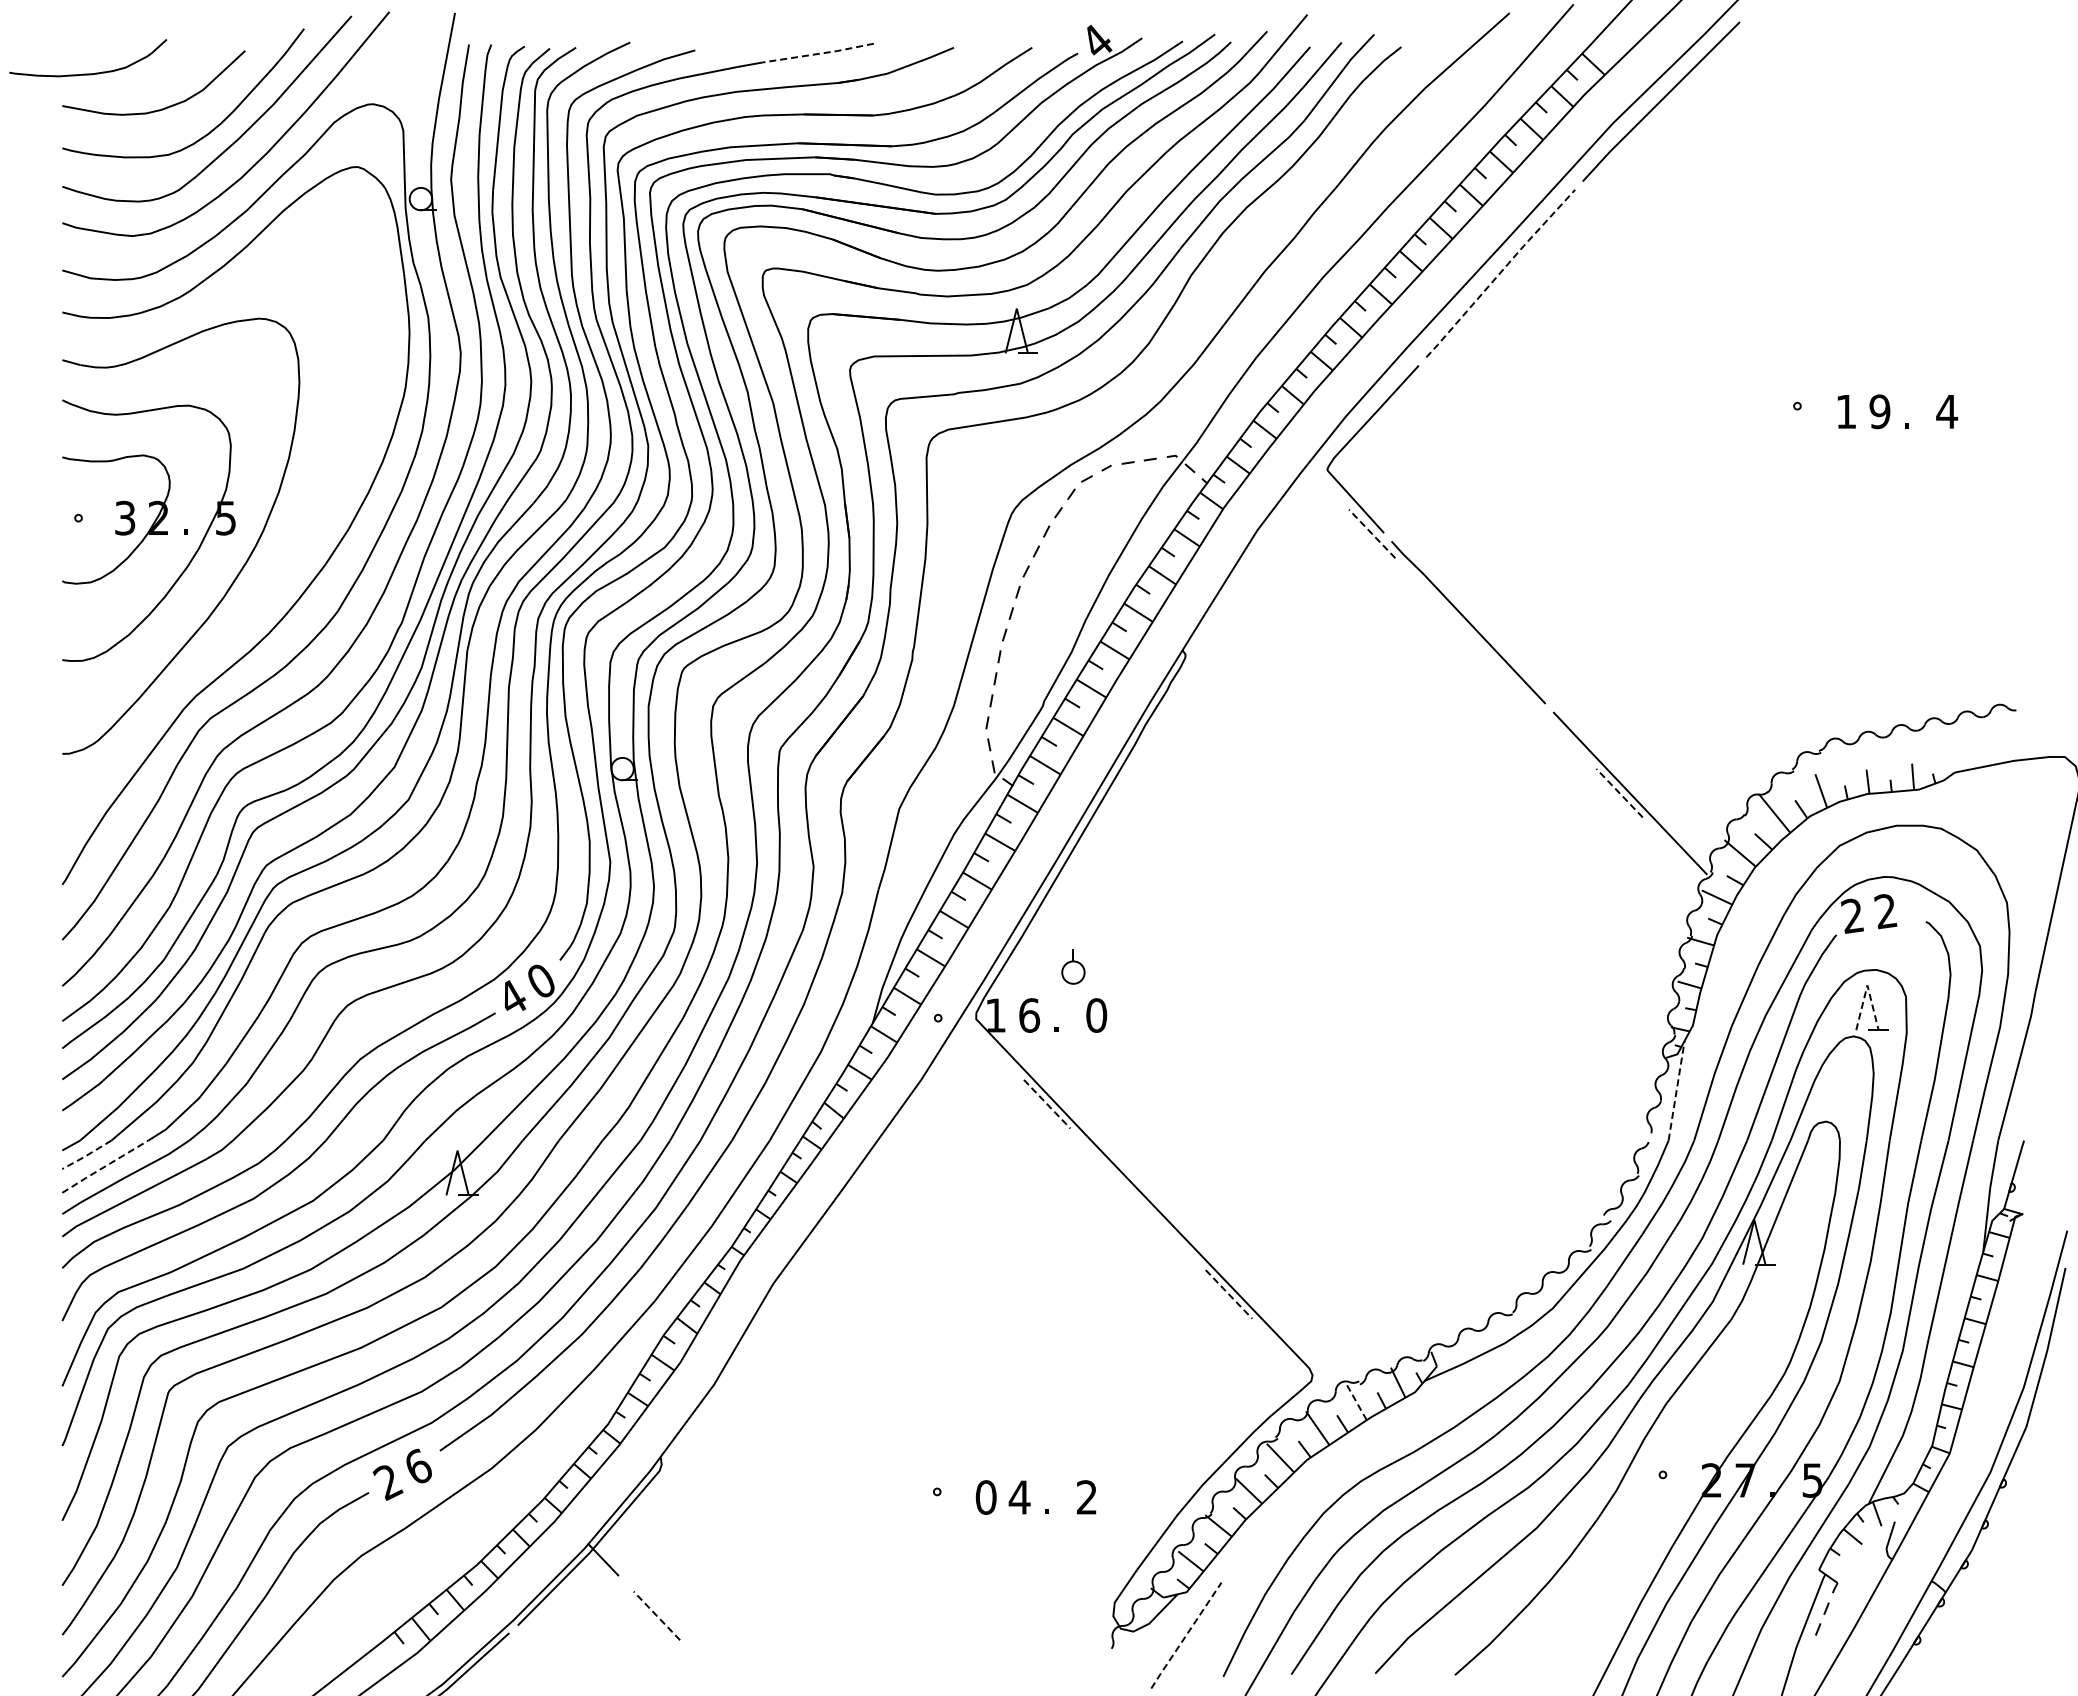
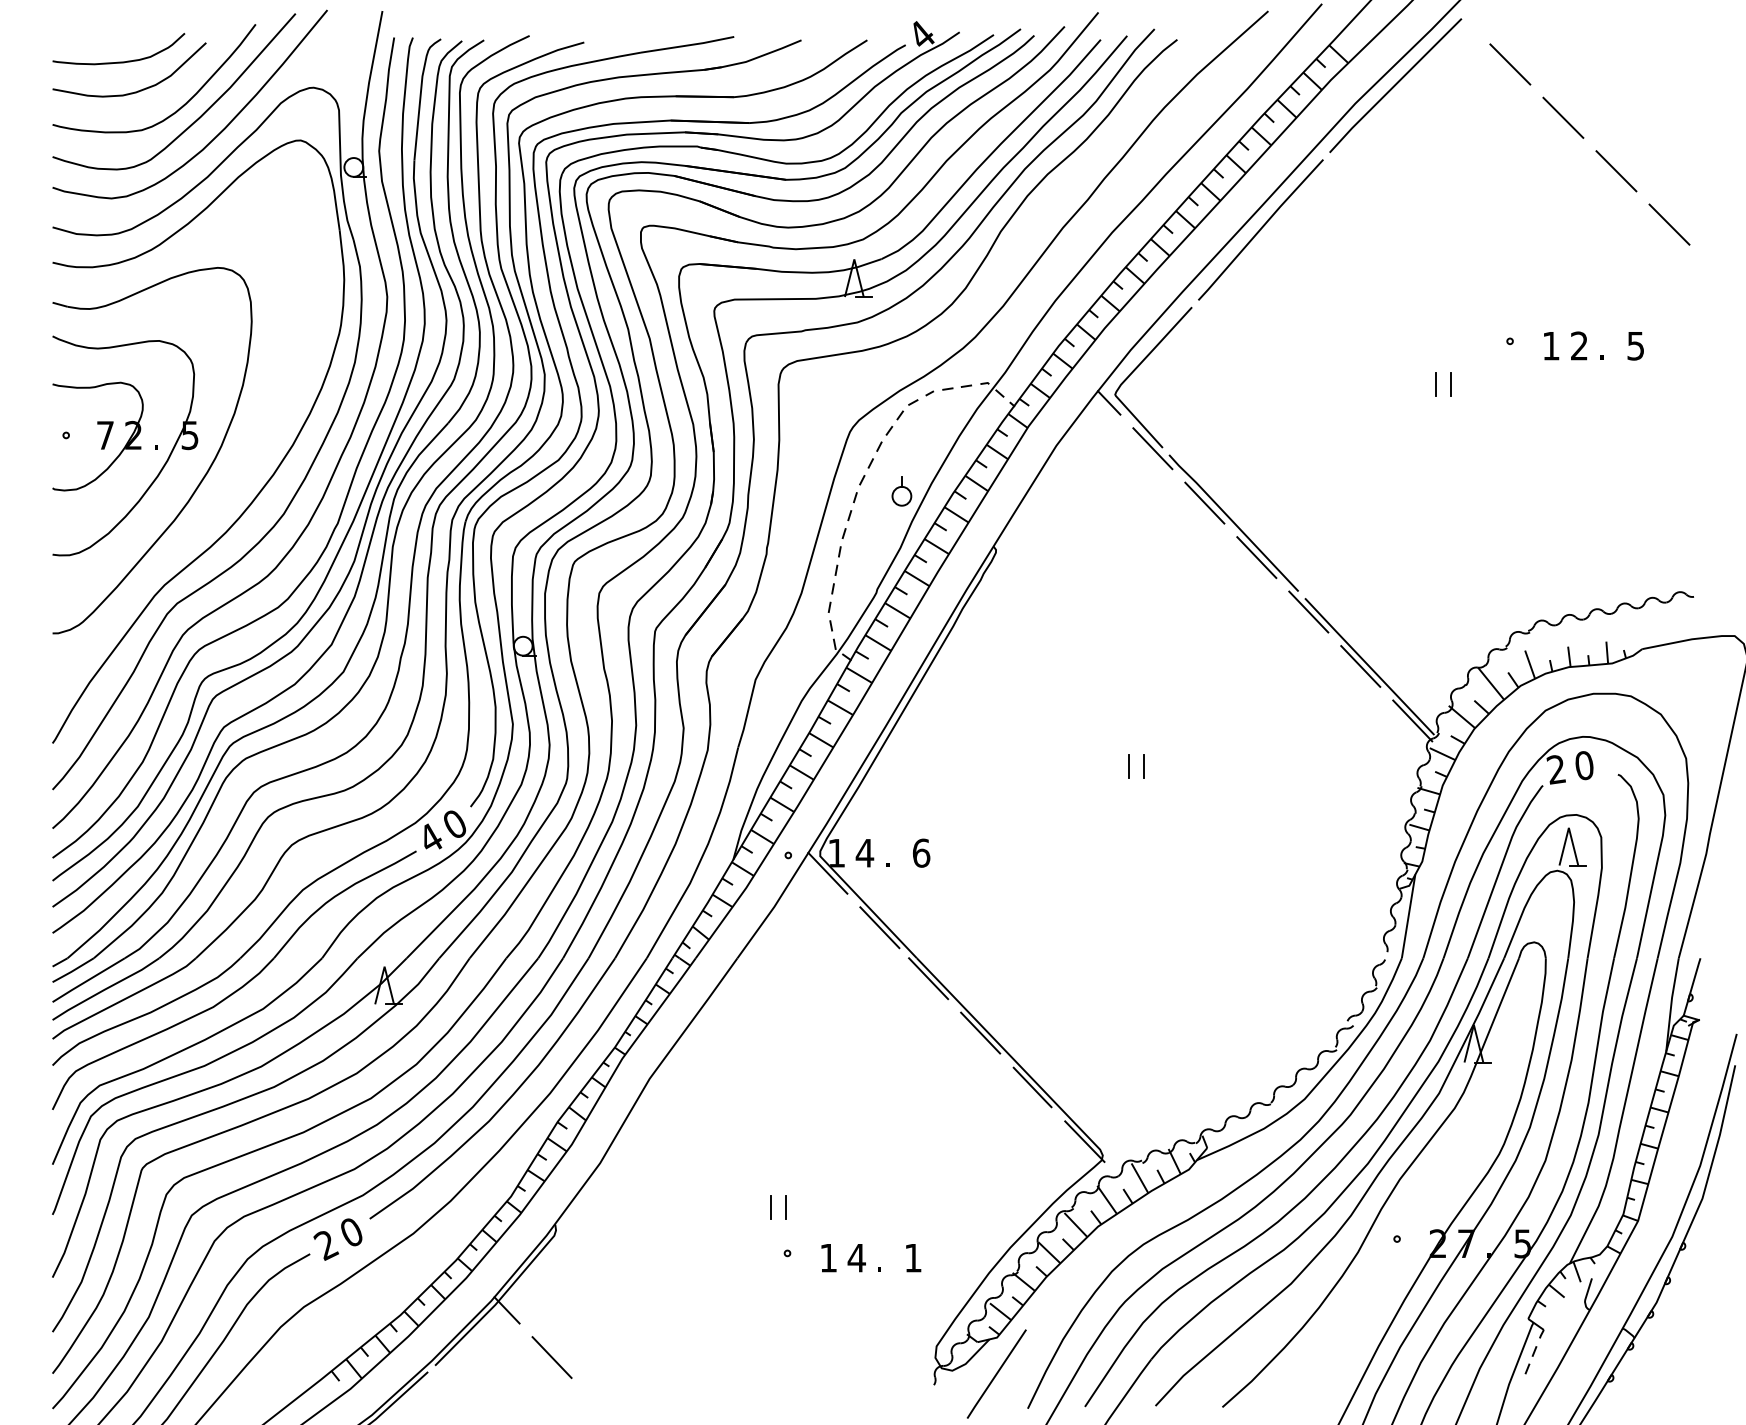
line: (818, 53) -> (687, 45), dashed -> solid
curve: (88, 73) -> (119, 61), moved
line: (1797, 76) -> (1510, 64), added
line: (1860, 139) -> (1563, 117), added
line: (1923, 203) -> (1615, 171), added
line: (1986, 267) -> (1668, 224), added
line: (1500, 272) -> (1260, 229), dashed -> solid
text: (1879, 411) -> (1579, 345), 9 -> 2
text: (1947, 412) -> (1636, 346), 4 -> 5
line: (1708, 457) -> (1435, 384), added
line: (1726, 457) -> (1450, 384), added
line: (1319, 479) -> (1108, 402), added
text: (125, 517) -> (105, 434), 3 -> 7
line: (1372, 533) -> (1153, 448), dashed -> solid
line: (1433, 598) -> (1204, 502), added
line: (1495, 663) -> (1256, 557), added
line: (1557, 728) -> (1308, 612), added
line: (1619, 793) -> (1360, 666), dashed -> solid
line: (1681, 857) -> (1412, 720), added
line: (1343, 911) -> (1128, 765), added
line: (1361, 911) -> (1143, 765), added
text: (1885, 911) -> (1584, 765), 2 -> 0
part: (1073, 966) -> (901, 491), moved
line: (1867, 985) -> (1568, 828), dashed -> solid
text: (1029, 1015) -> (865, 853), 6 -> 4
text: (1096, 1015) -> (921, 853), 0 -> 6
line: (985, 1039) -> (828, 873), added
line: (1676, 1090) -> (1408, 916), dashed -> solid
line: (1047, 1104) -> (880, 927), dashed -> solid
line: (86, 1155) -> (72, 970), dashed -> solid
line: (1104, 1164) -> (928, 978), added
line: (105, 1166) -> (88, 980), dashed -> solid
line: (1166, 1229) -> (980, 1032), added
line: (1229, 1295) -> (1033, 1088), dashed -> solid
line: (1290, 1358) -> (1084, 1141), added
line: (1356, 1402) -> (1139, 1178), dashed -> solid
line: (917, 1436) -> (770, 1206), added
line: (935, 1436) -> (786, 1206), added
text: (418, 1465) -> (351, 1231), 6 -> 0
text: (985, 1497) -> (828, 1258), 0 -> 1
text: (1086, 1497) -> (912, 1258), 2 -> 1
line: (656, 1615) -> (551, 1357), dashed -> solid
line: (1186, 1635) -> (996, 1374), dashed -> solid

